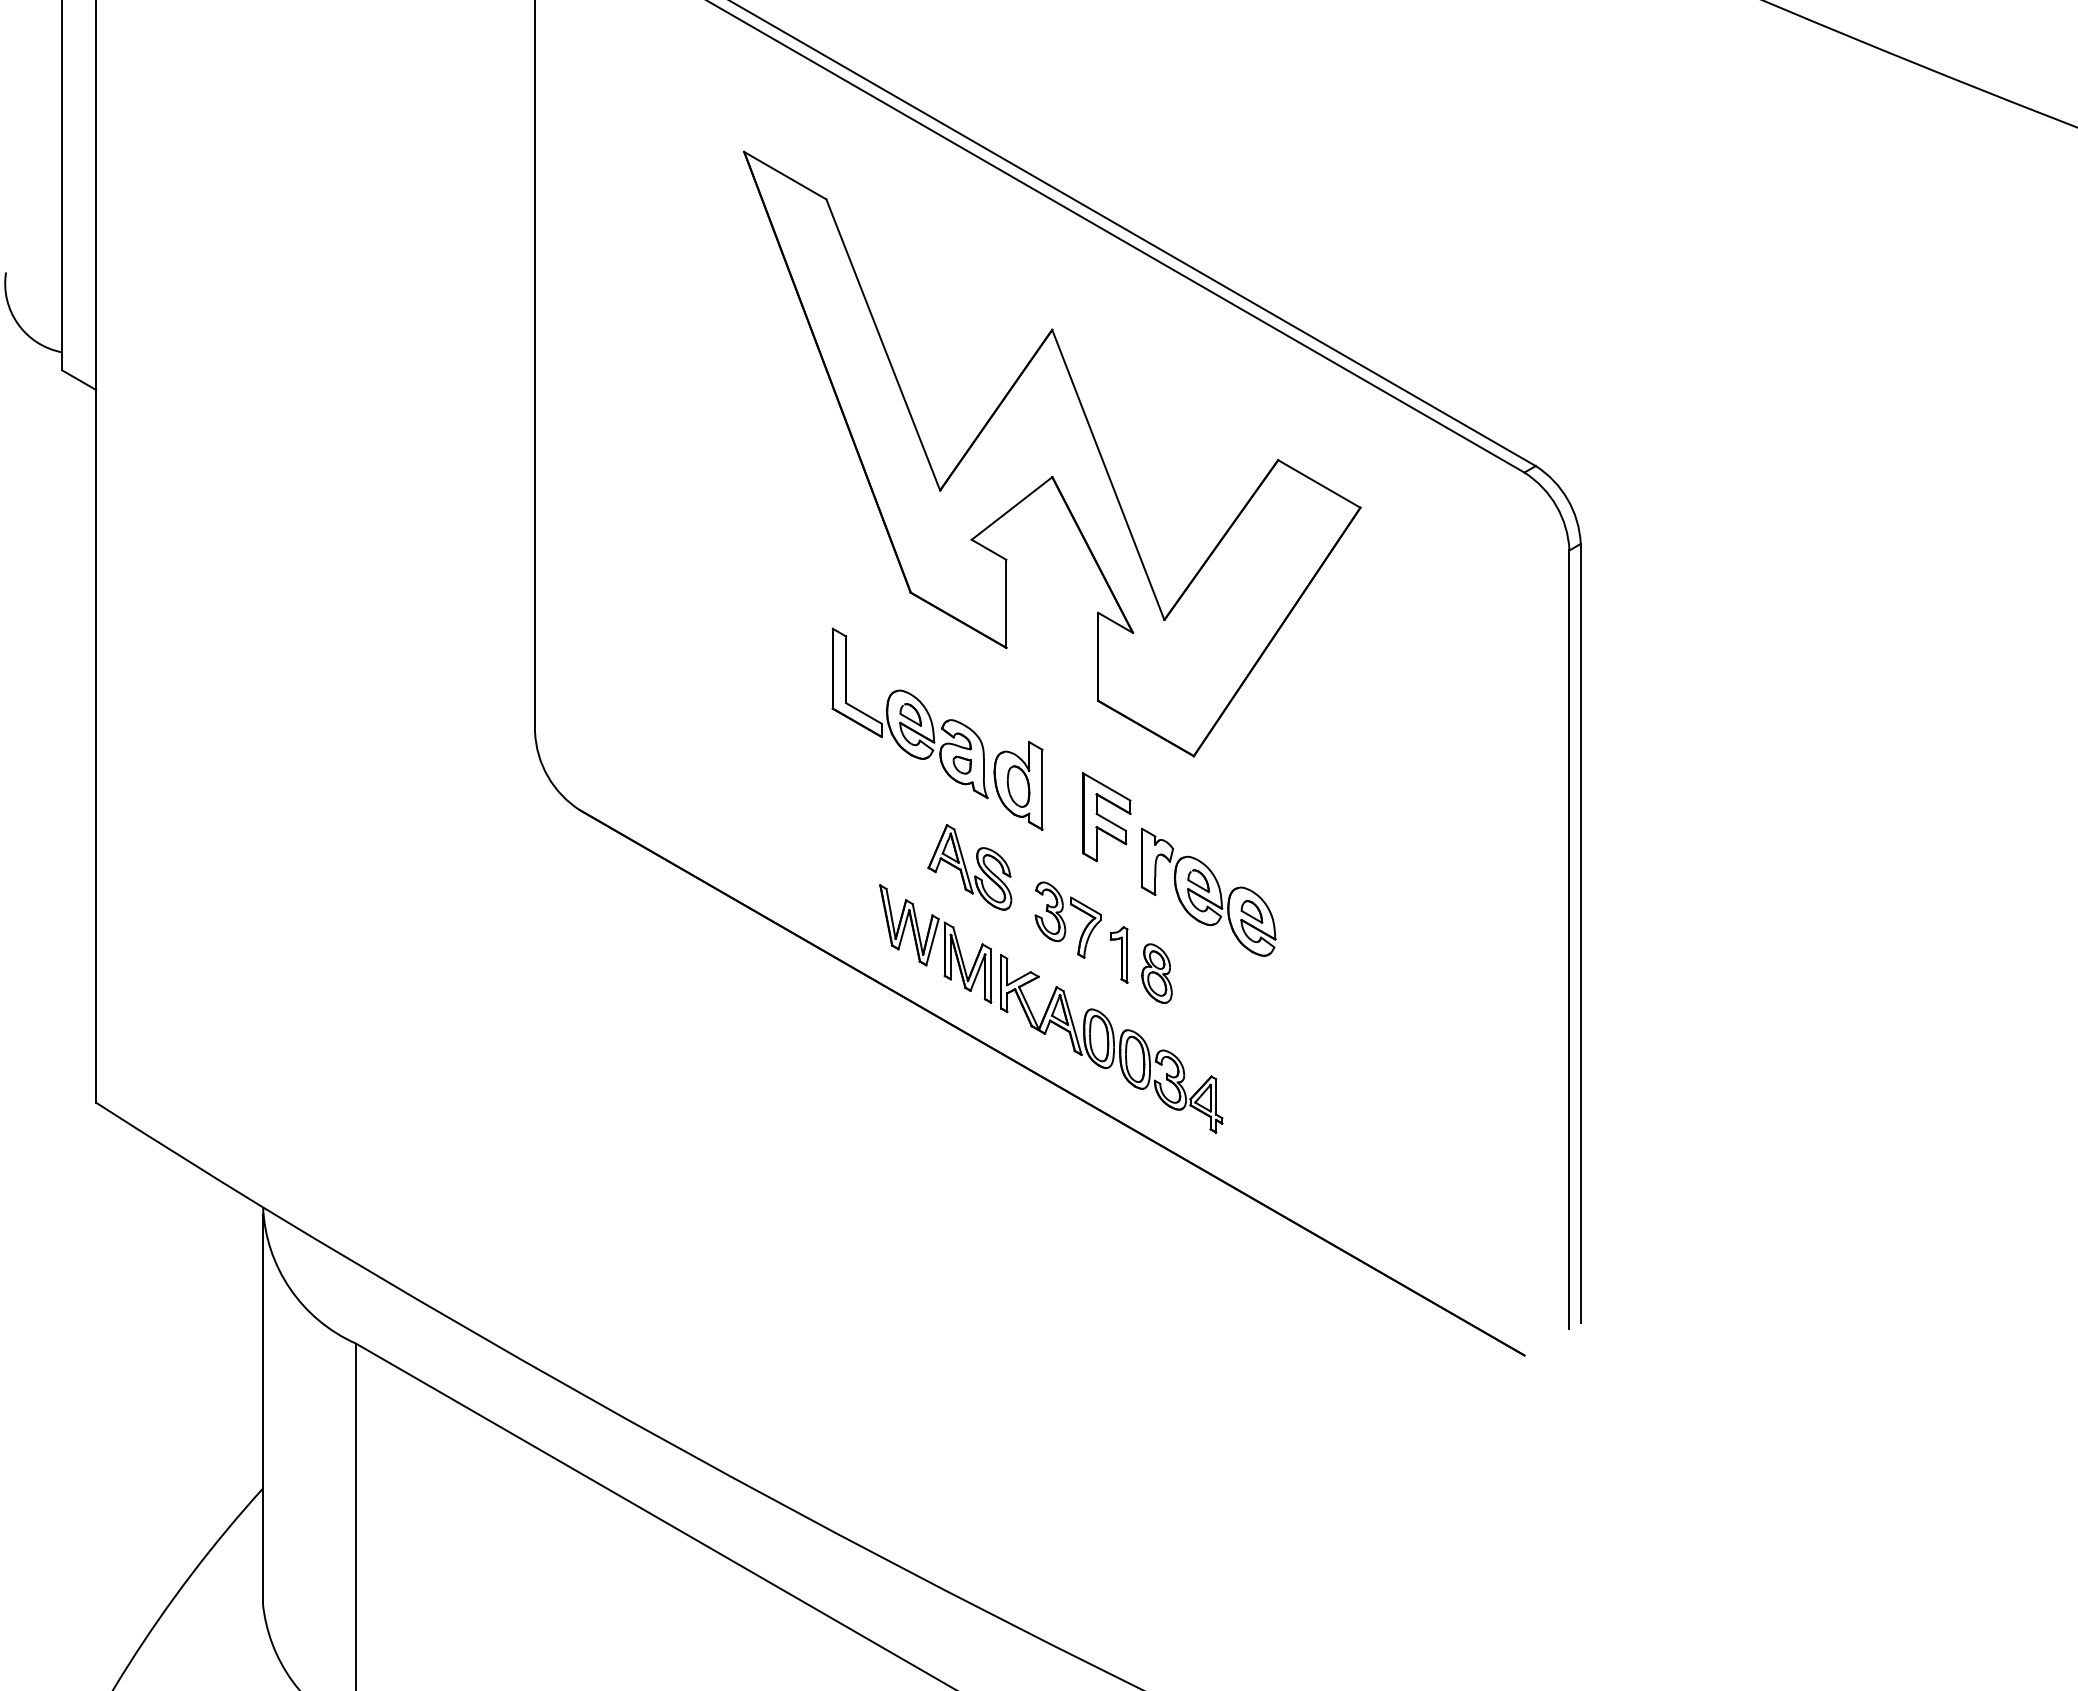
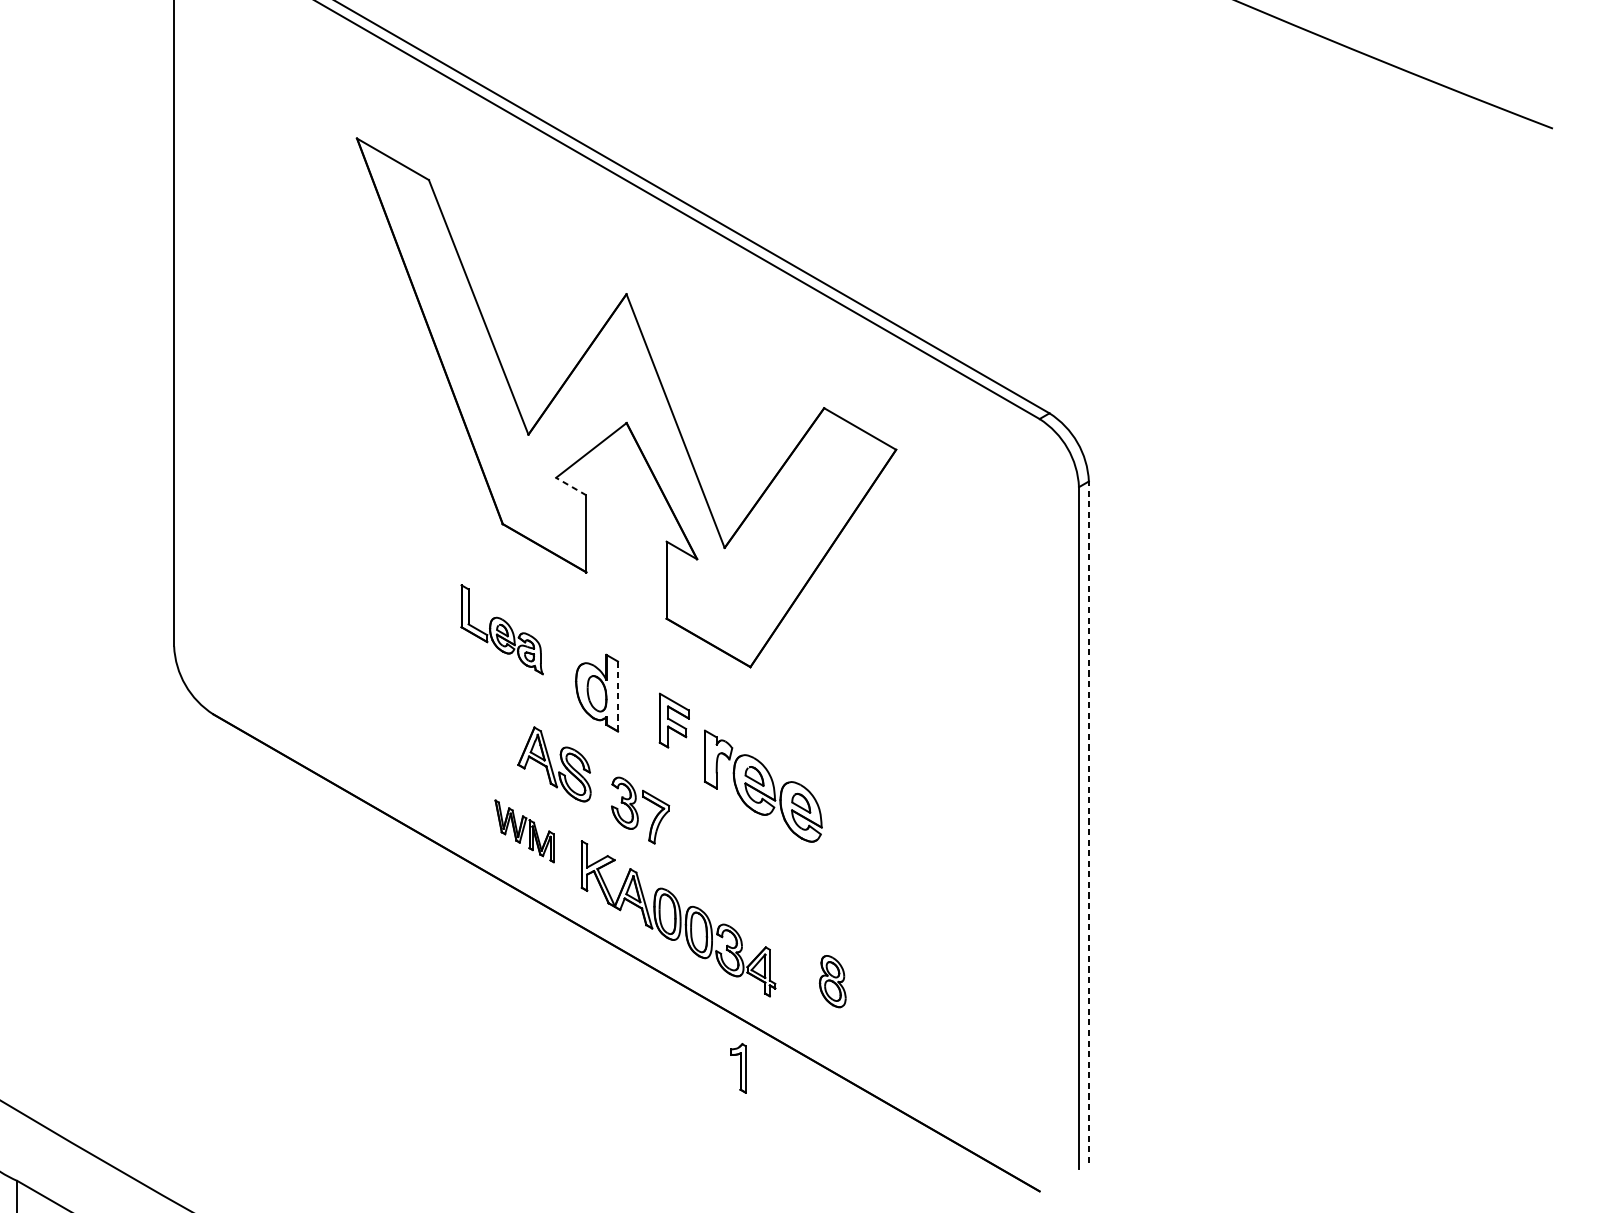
line: (988, 549) -> (570, 486), solid -> dashed
part: (909, 713) -> (501, 629), size x0.6
line: (1042, 790) -> (618, 697), solid -> dashed
part: (1106, 817) -> (674, 720), size x0.7
line: (1580, 932) -> (1088, 821), solid -> dashed
part: (935, 943) -> (524, 830), size x0.6
part: (1118, 954) -> (737, 1068), moved
part: (1156, 973) -> (832, 981), moved

